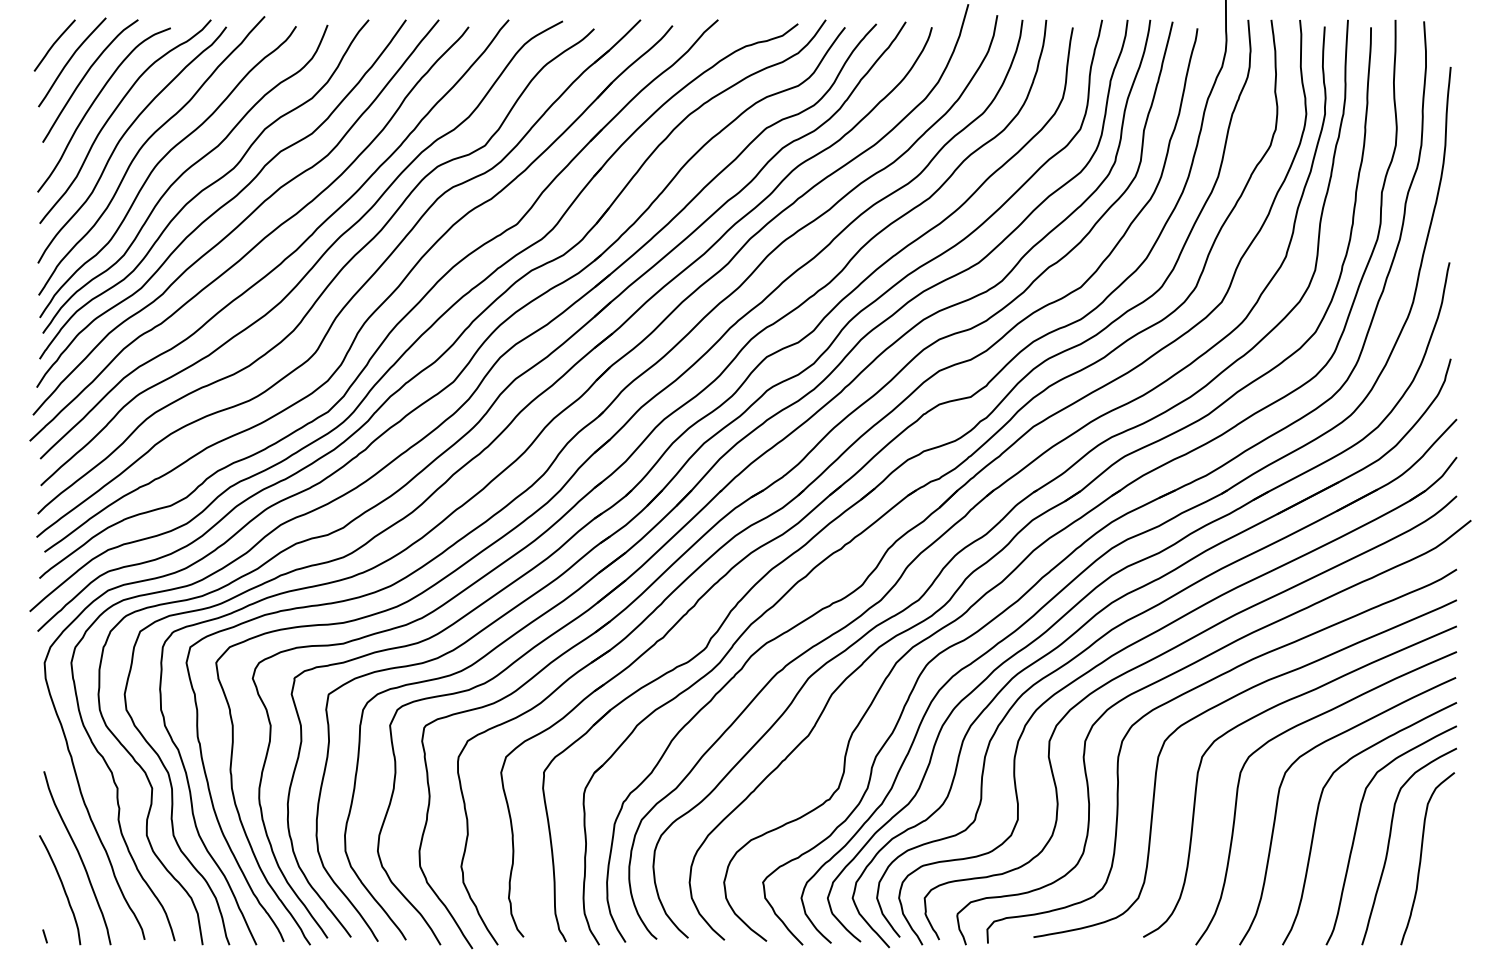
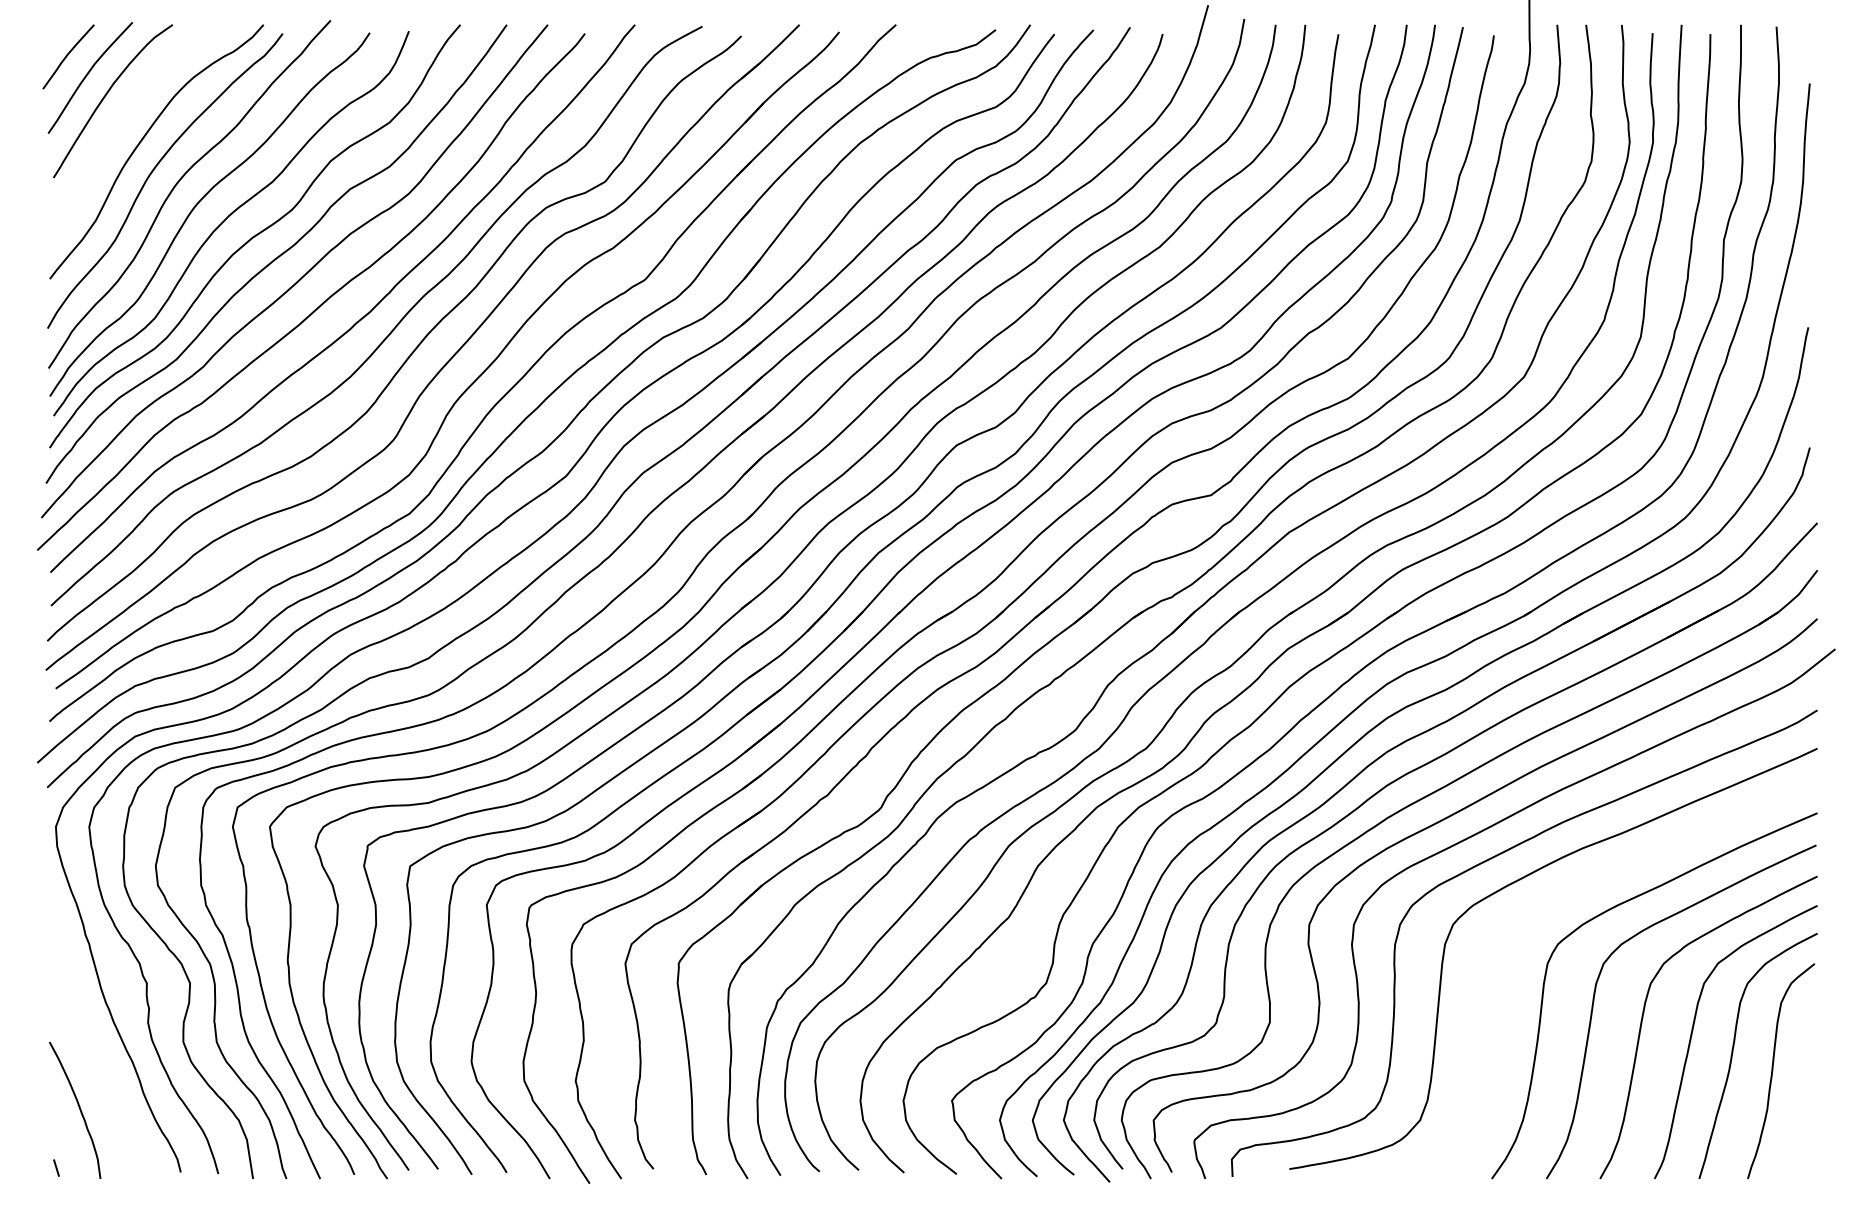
curve: (93, 104) -> (116, 130), removed
curve: (1265, 712) -> (1578, 888), removed
curve: (79, 857) -> (99, 1069), removed

